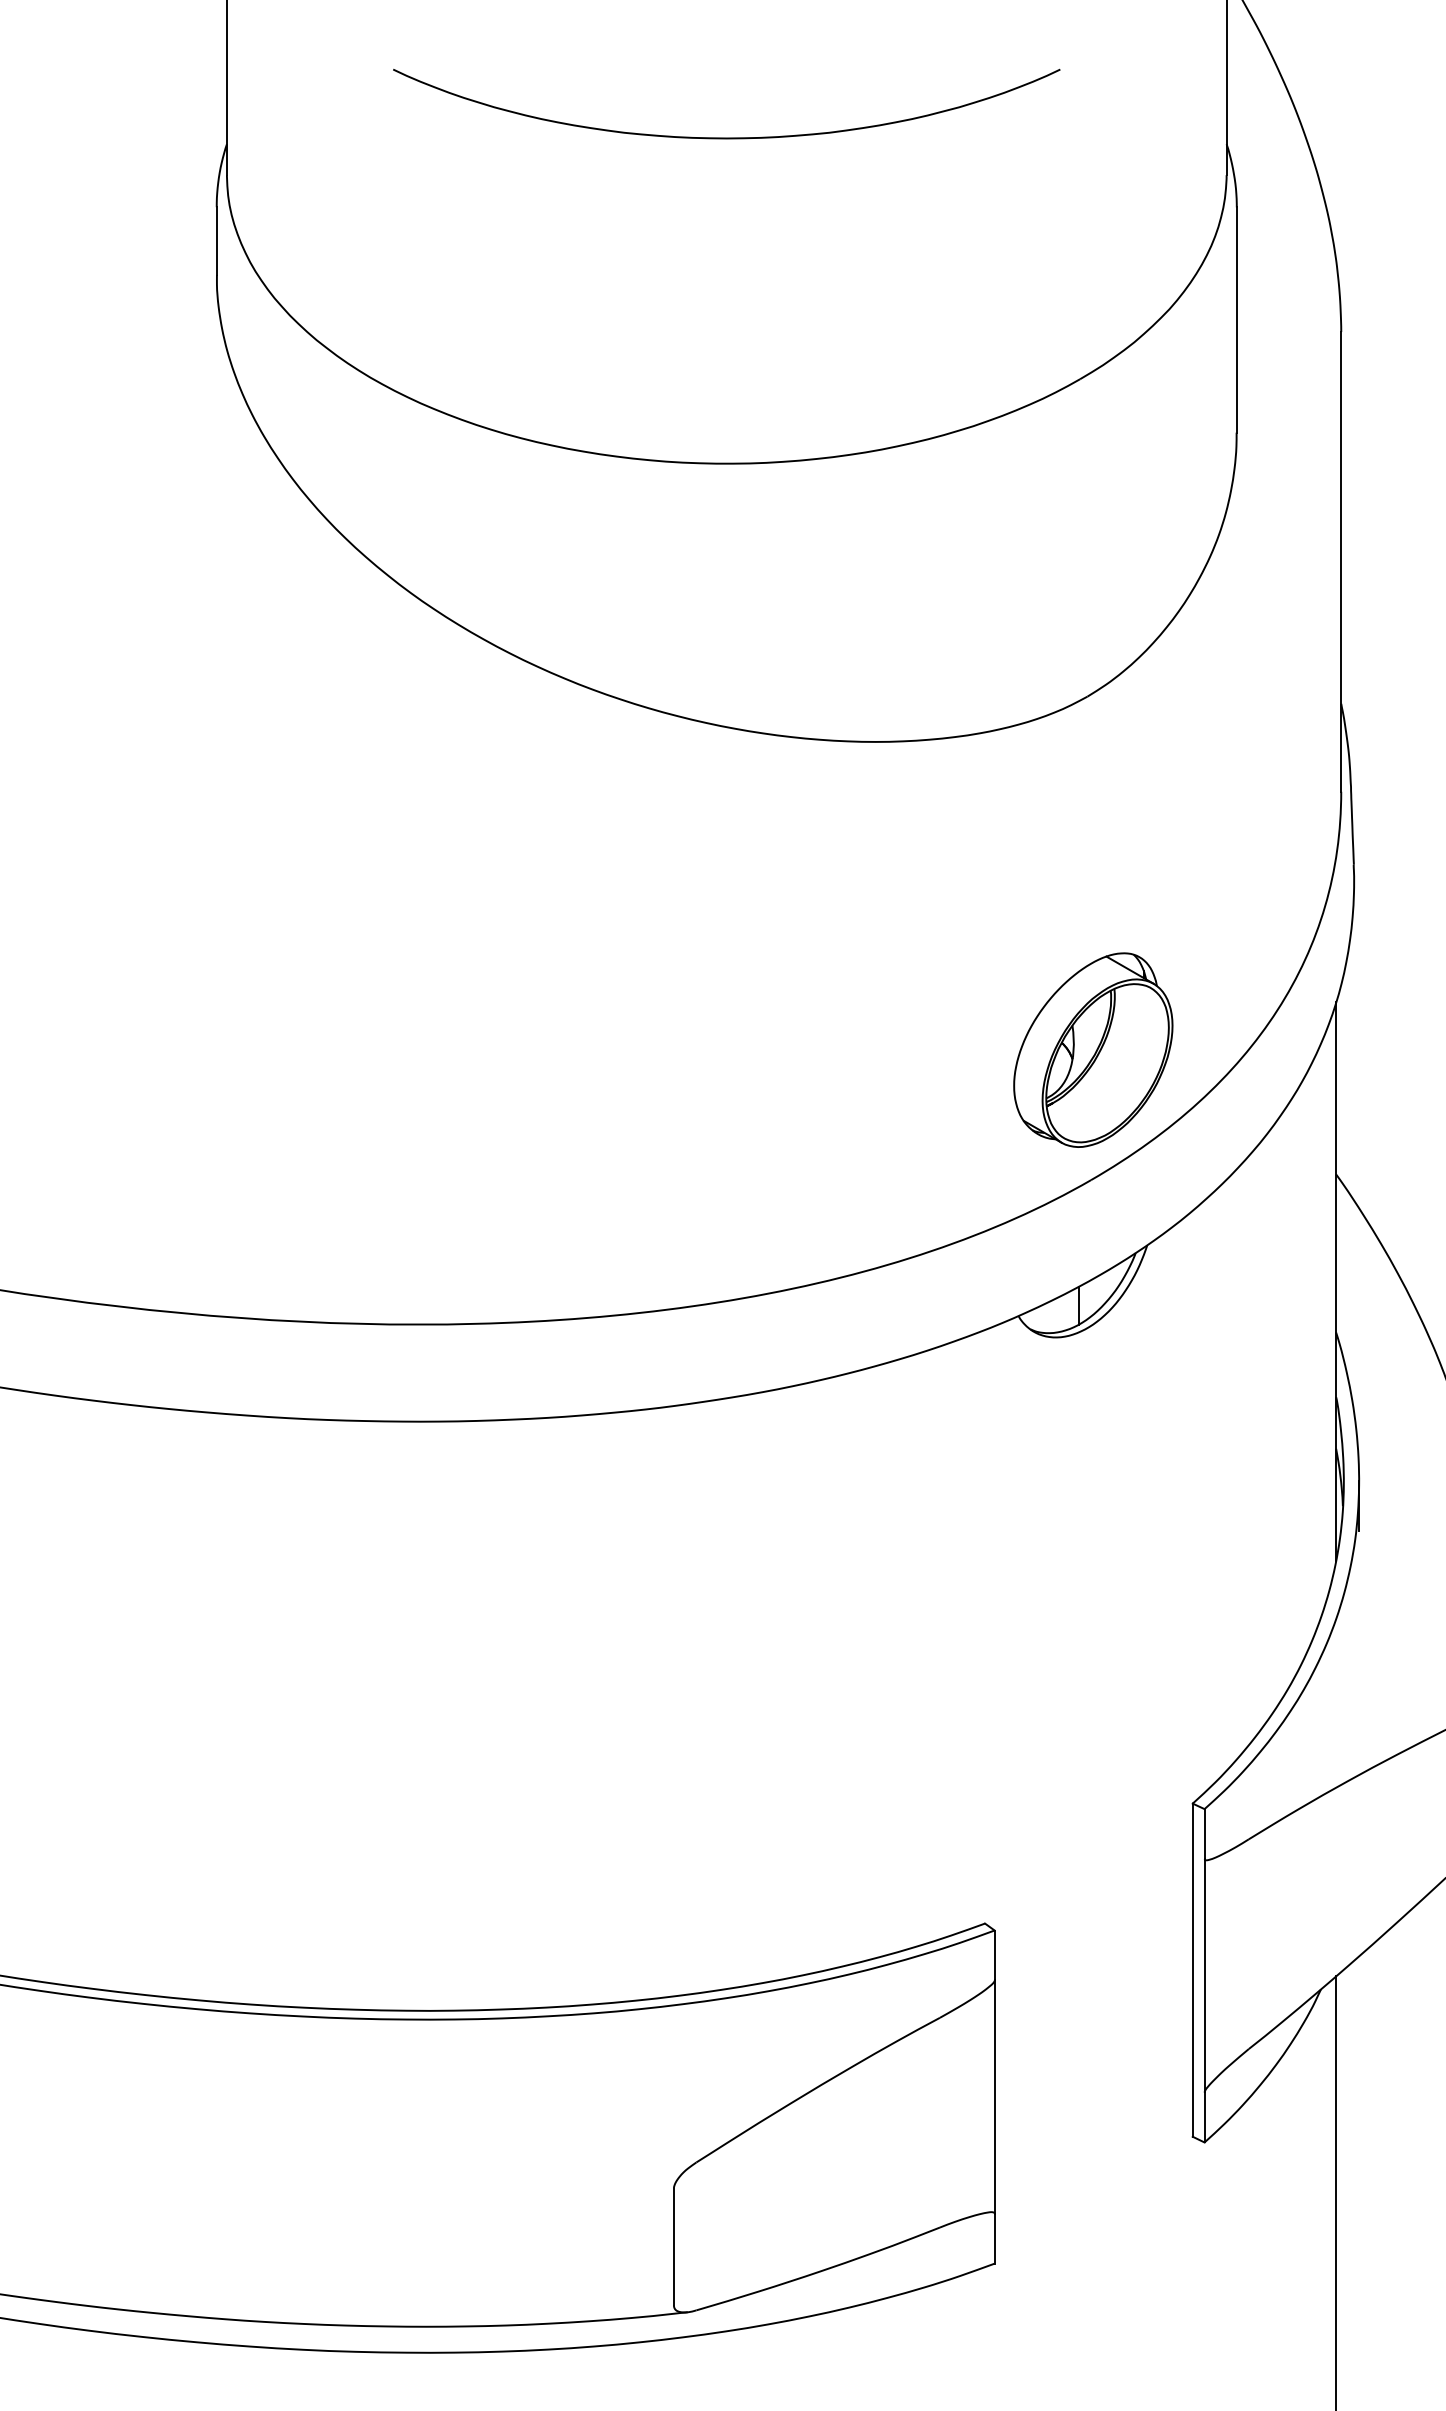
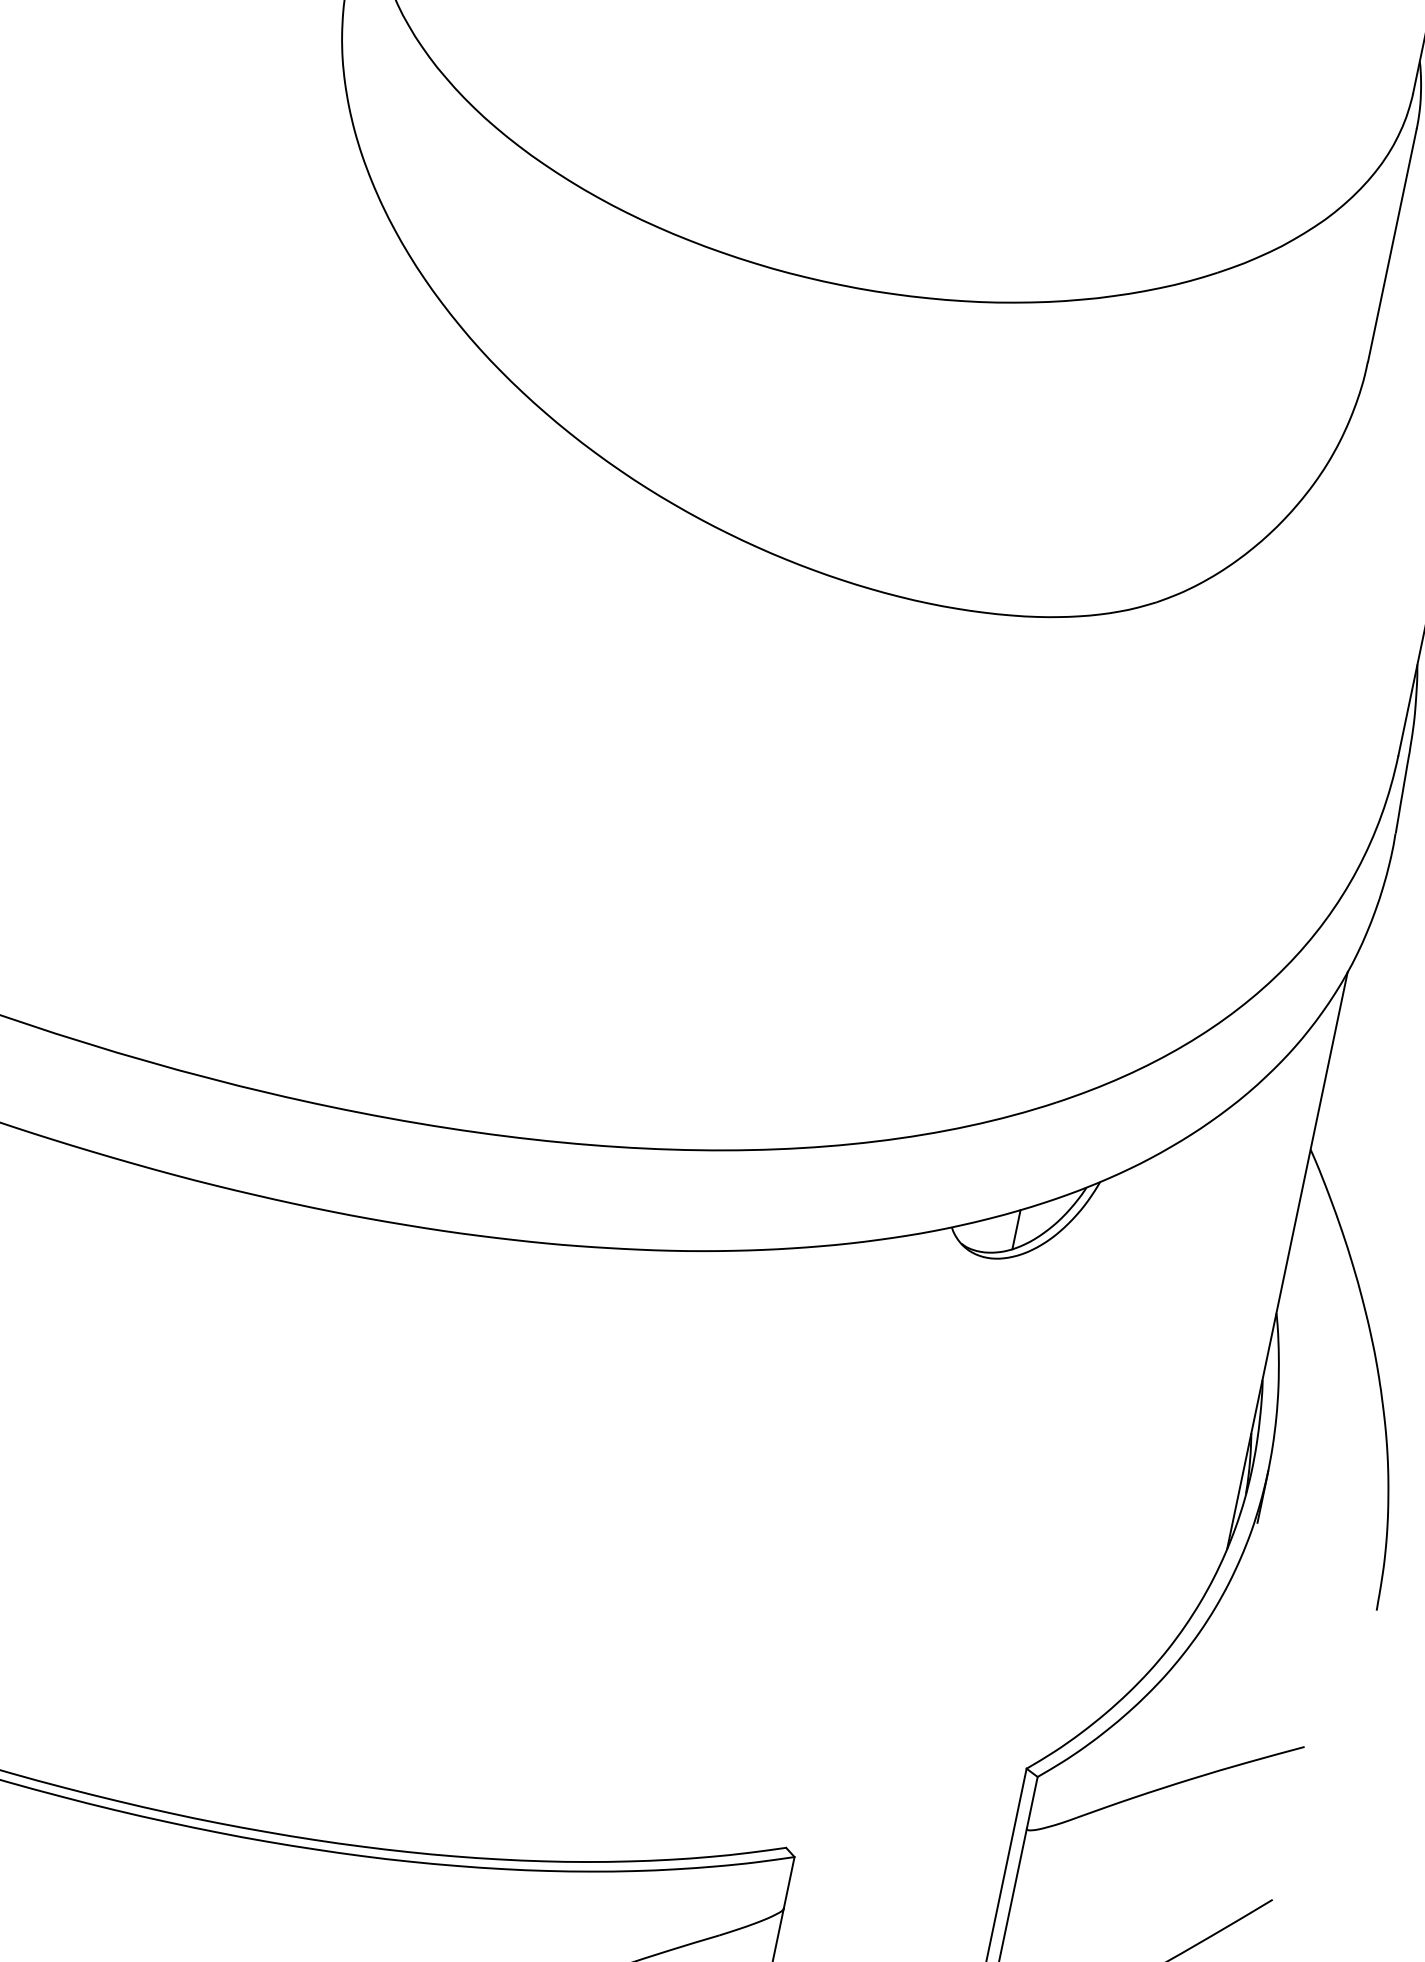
part: (1093, 1049) -> (1086, 968), removed

